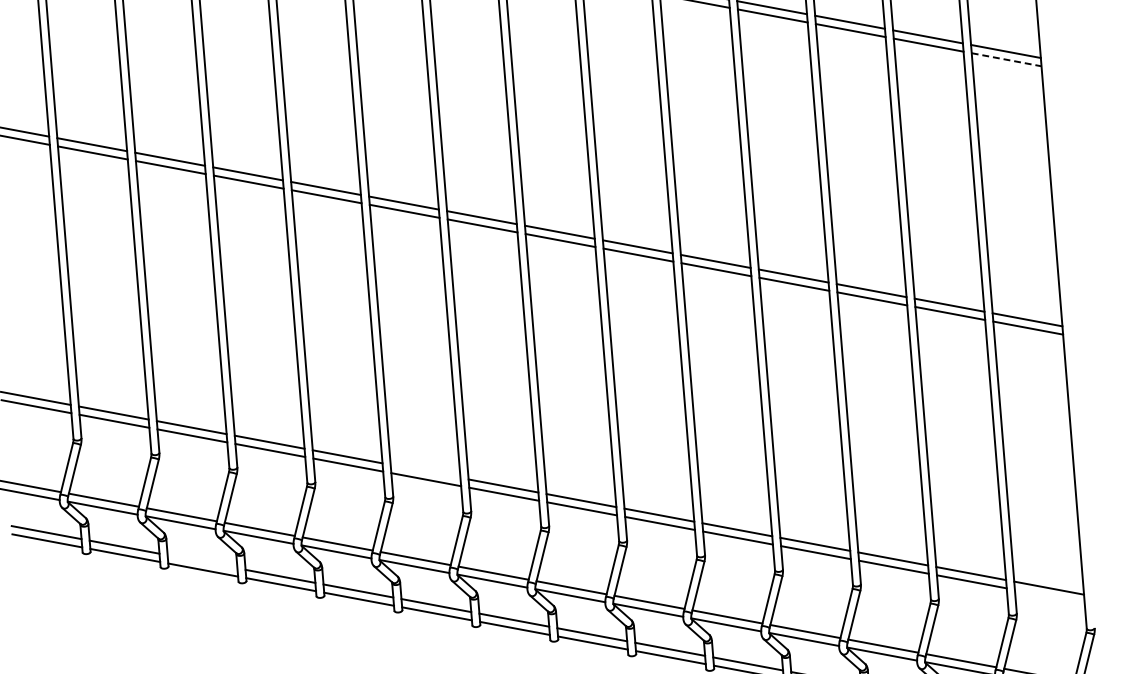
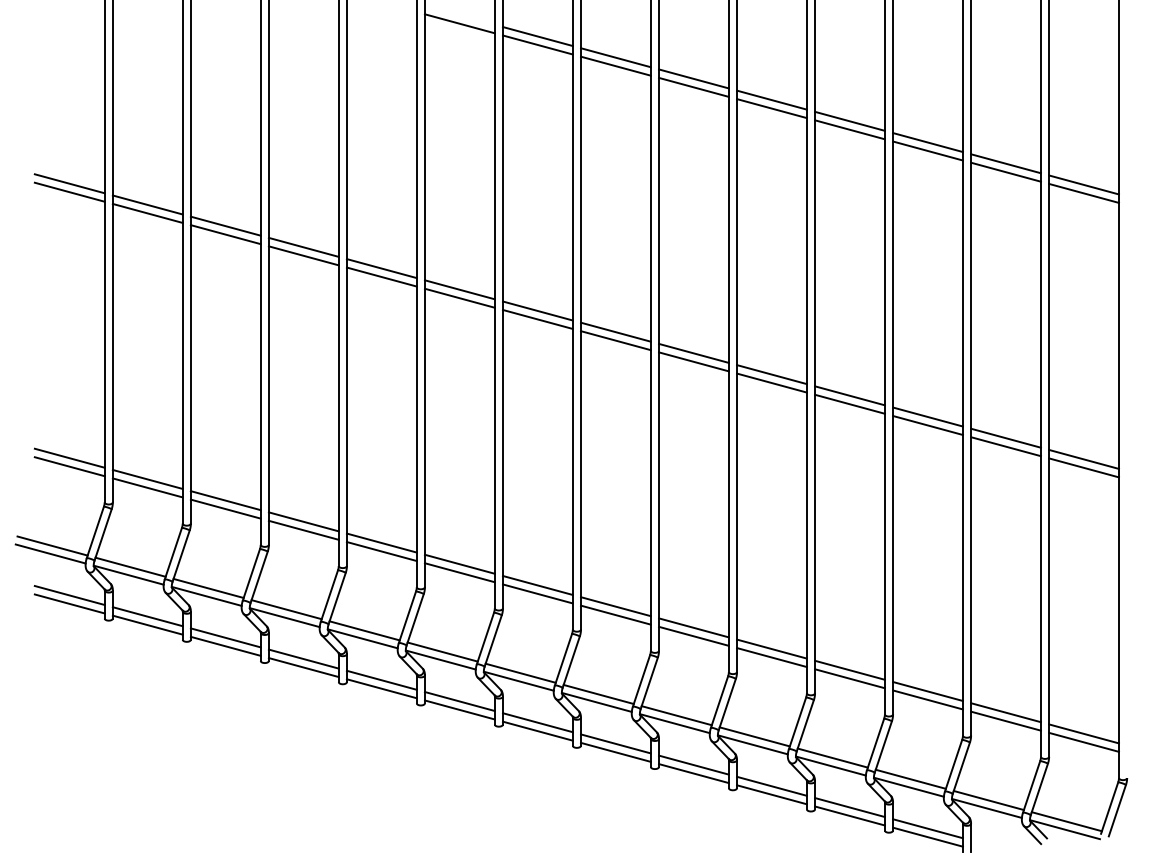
line: (1007, 59) -> (1084, 193), dashed -> solid
line: (425, 470) -> (459, 563), added
line: (202, 561) -> (225, 637), added
line: (1049, 595) -> (1083, 741), added

